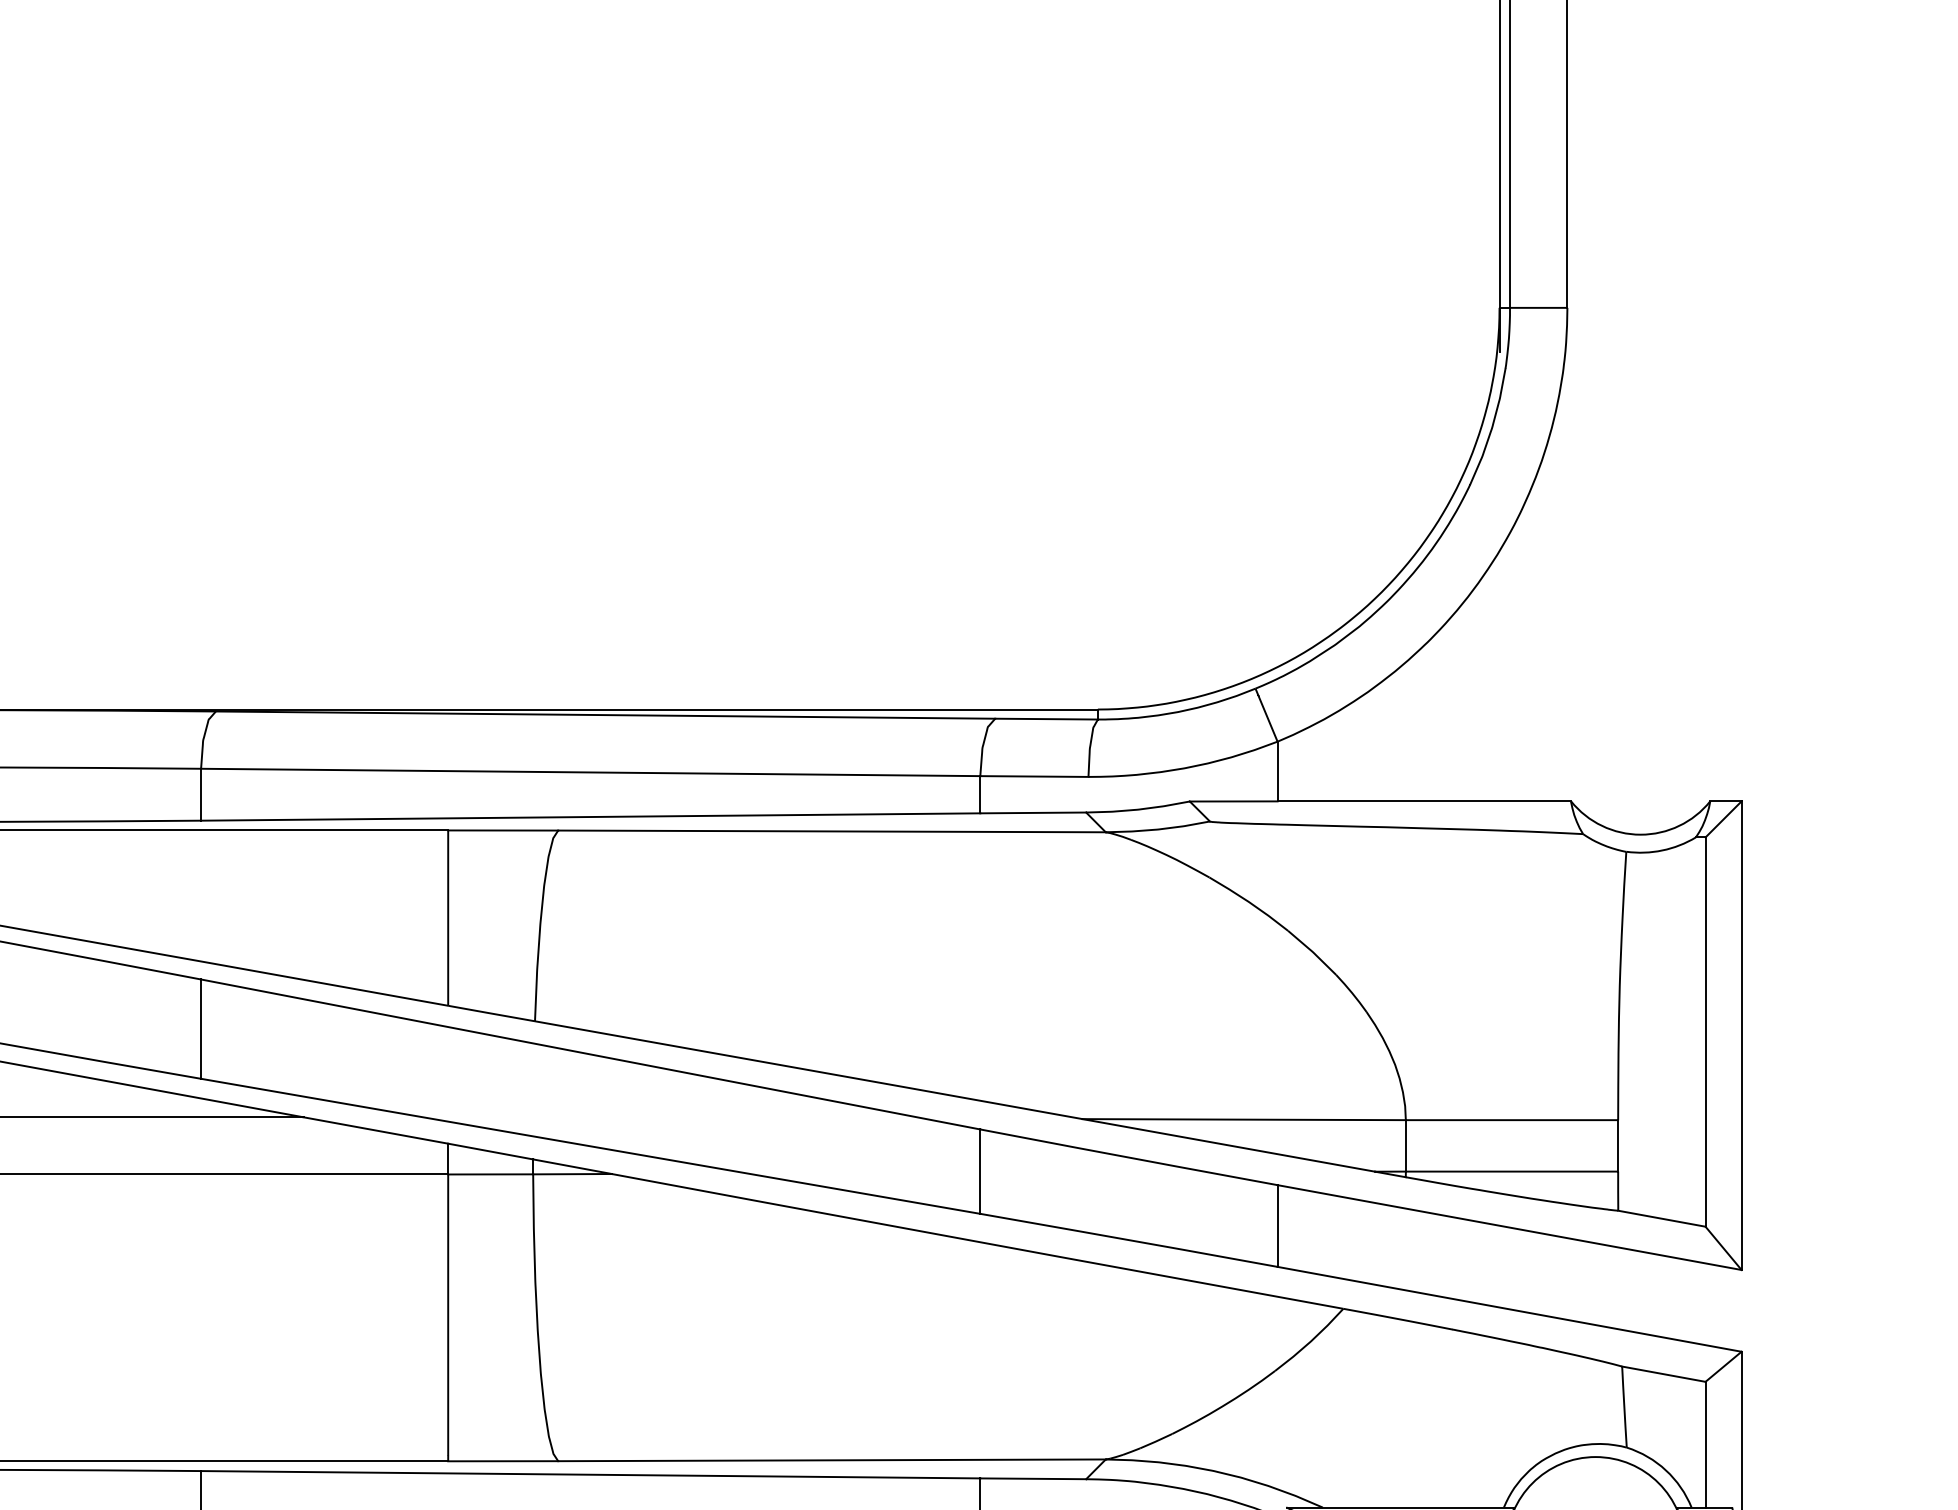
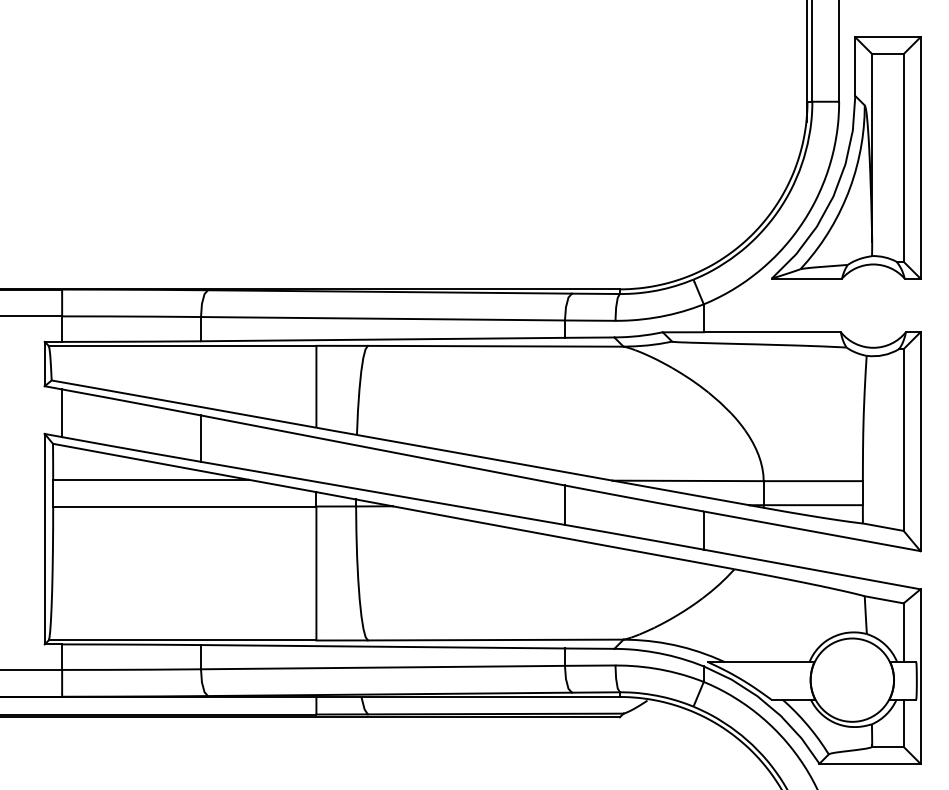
part: (1583, 427) -> (846, 157), added

